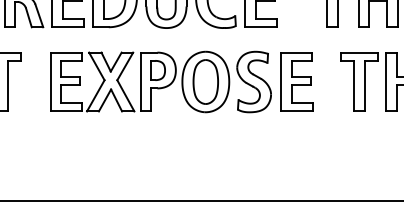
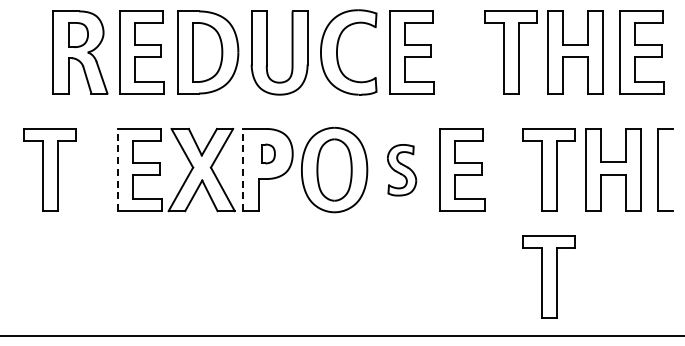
part: (158, 70) -> (268, 153), size x0.7
line: (50, 81) -> (117, 169), solid -> dashed
line: (140, 81) -> (243, 169), solid -> dashed
part: (253, 82) -> (401, 170), size x0.6
part: (358, 158) -> (548, 276), added

